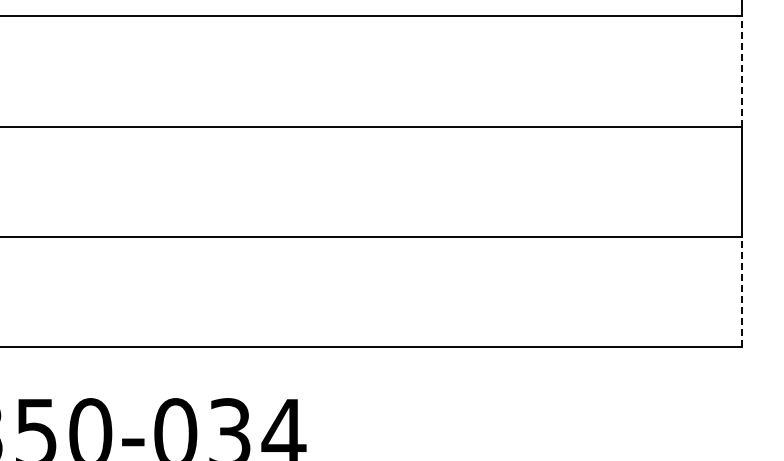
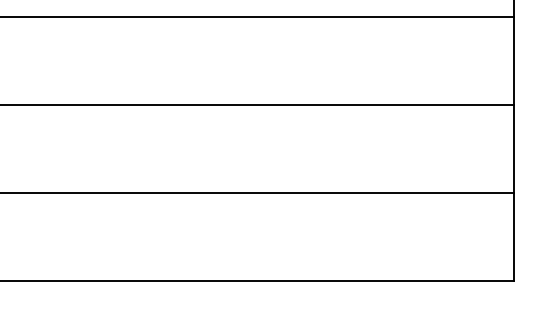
line: (742, 71) -> (514, 61), dashed -> solid
line: (742, 291) -> (514, 236), dashed -> solid

